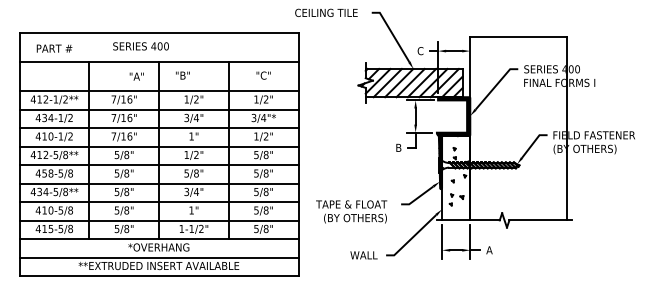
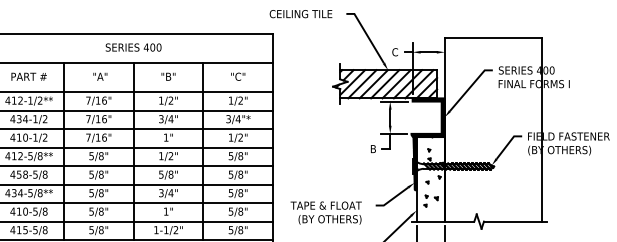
text: (140, 46) -> (133, 47), moved
text: (54, 48) -> (29, 76), moved
text: (182, 75) -> (168, 76), moved
text: (136, 76) -> (100, 76), moved

